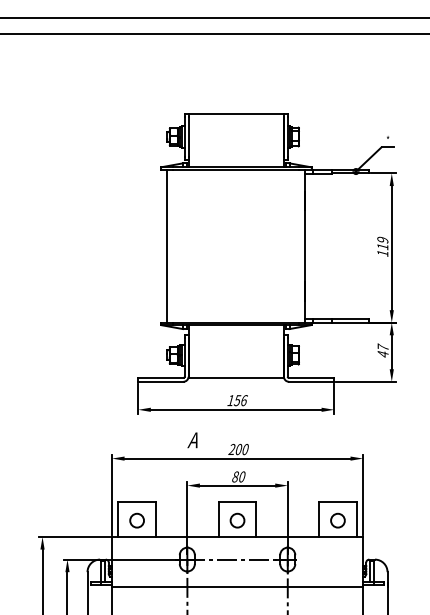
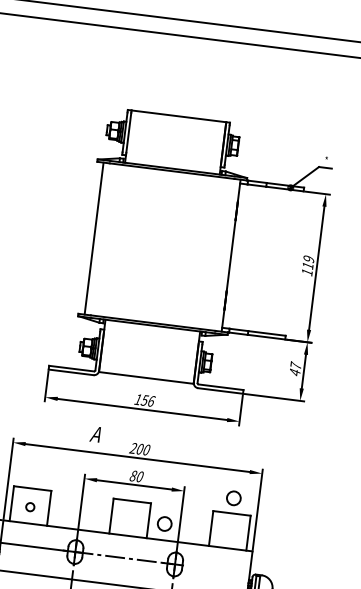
circle: (136, 520) -> (29, 506), size x0.6
circle: (237, 520) -> (164, 523), moved
circle: (337, 520) -> (233, 498), moved

